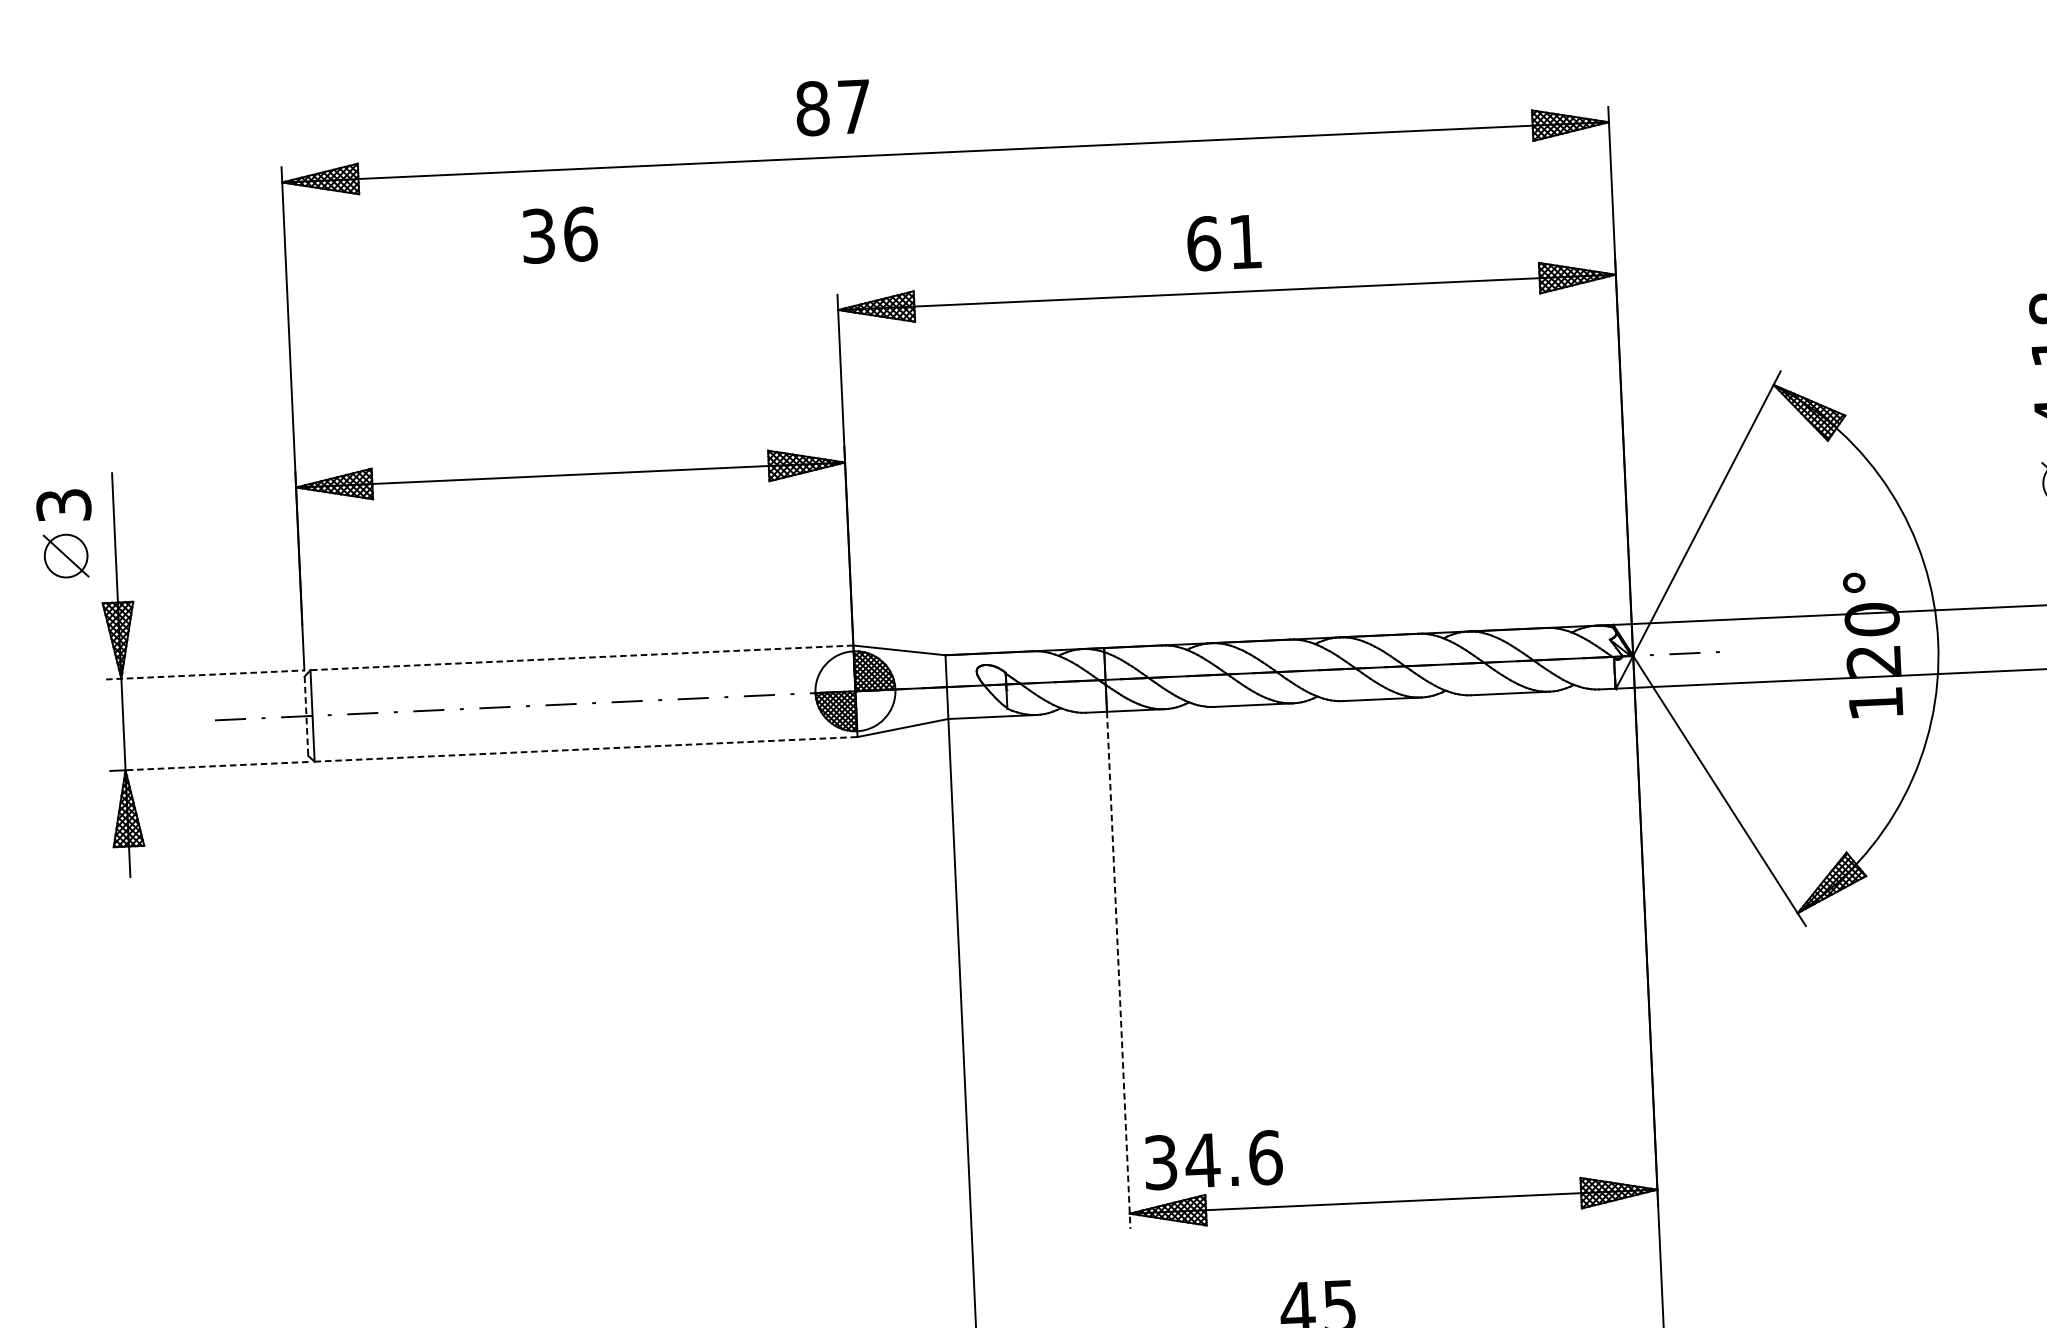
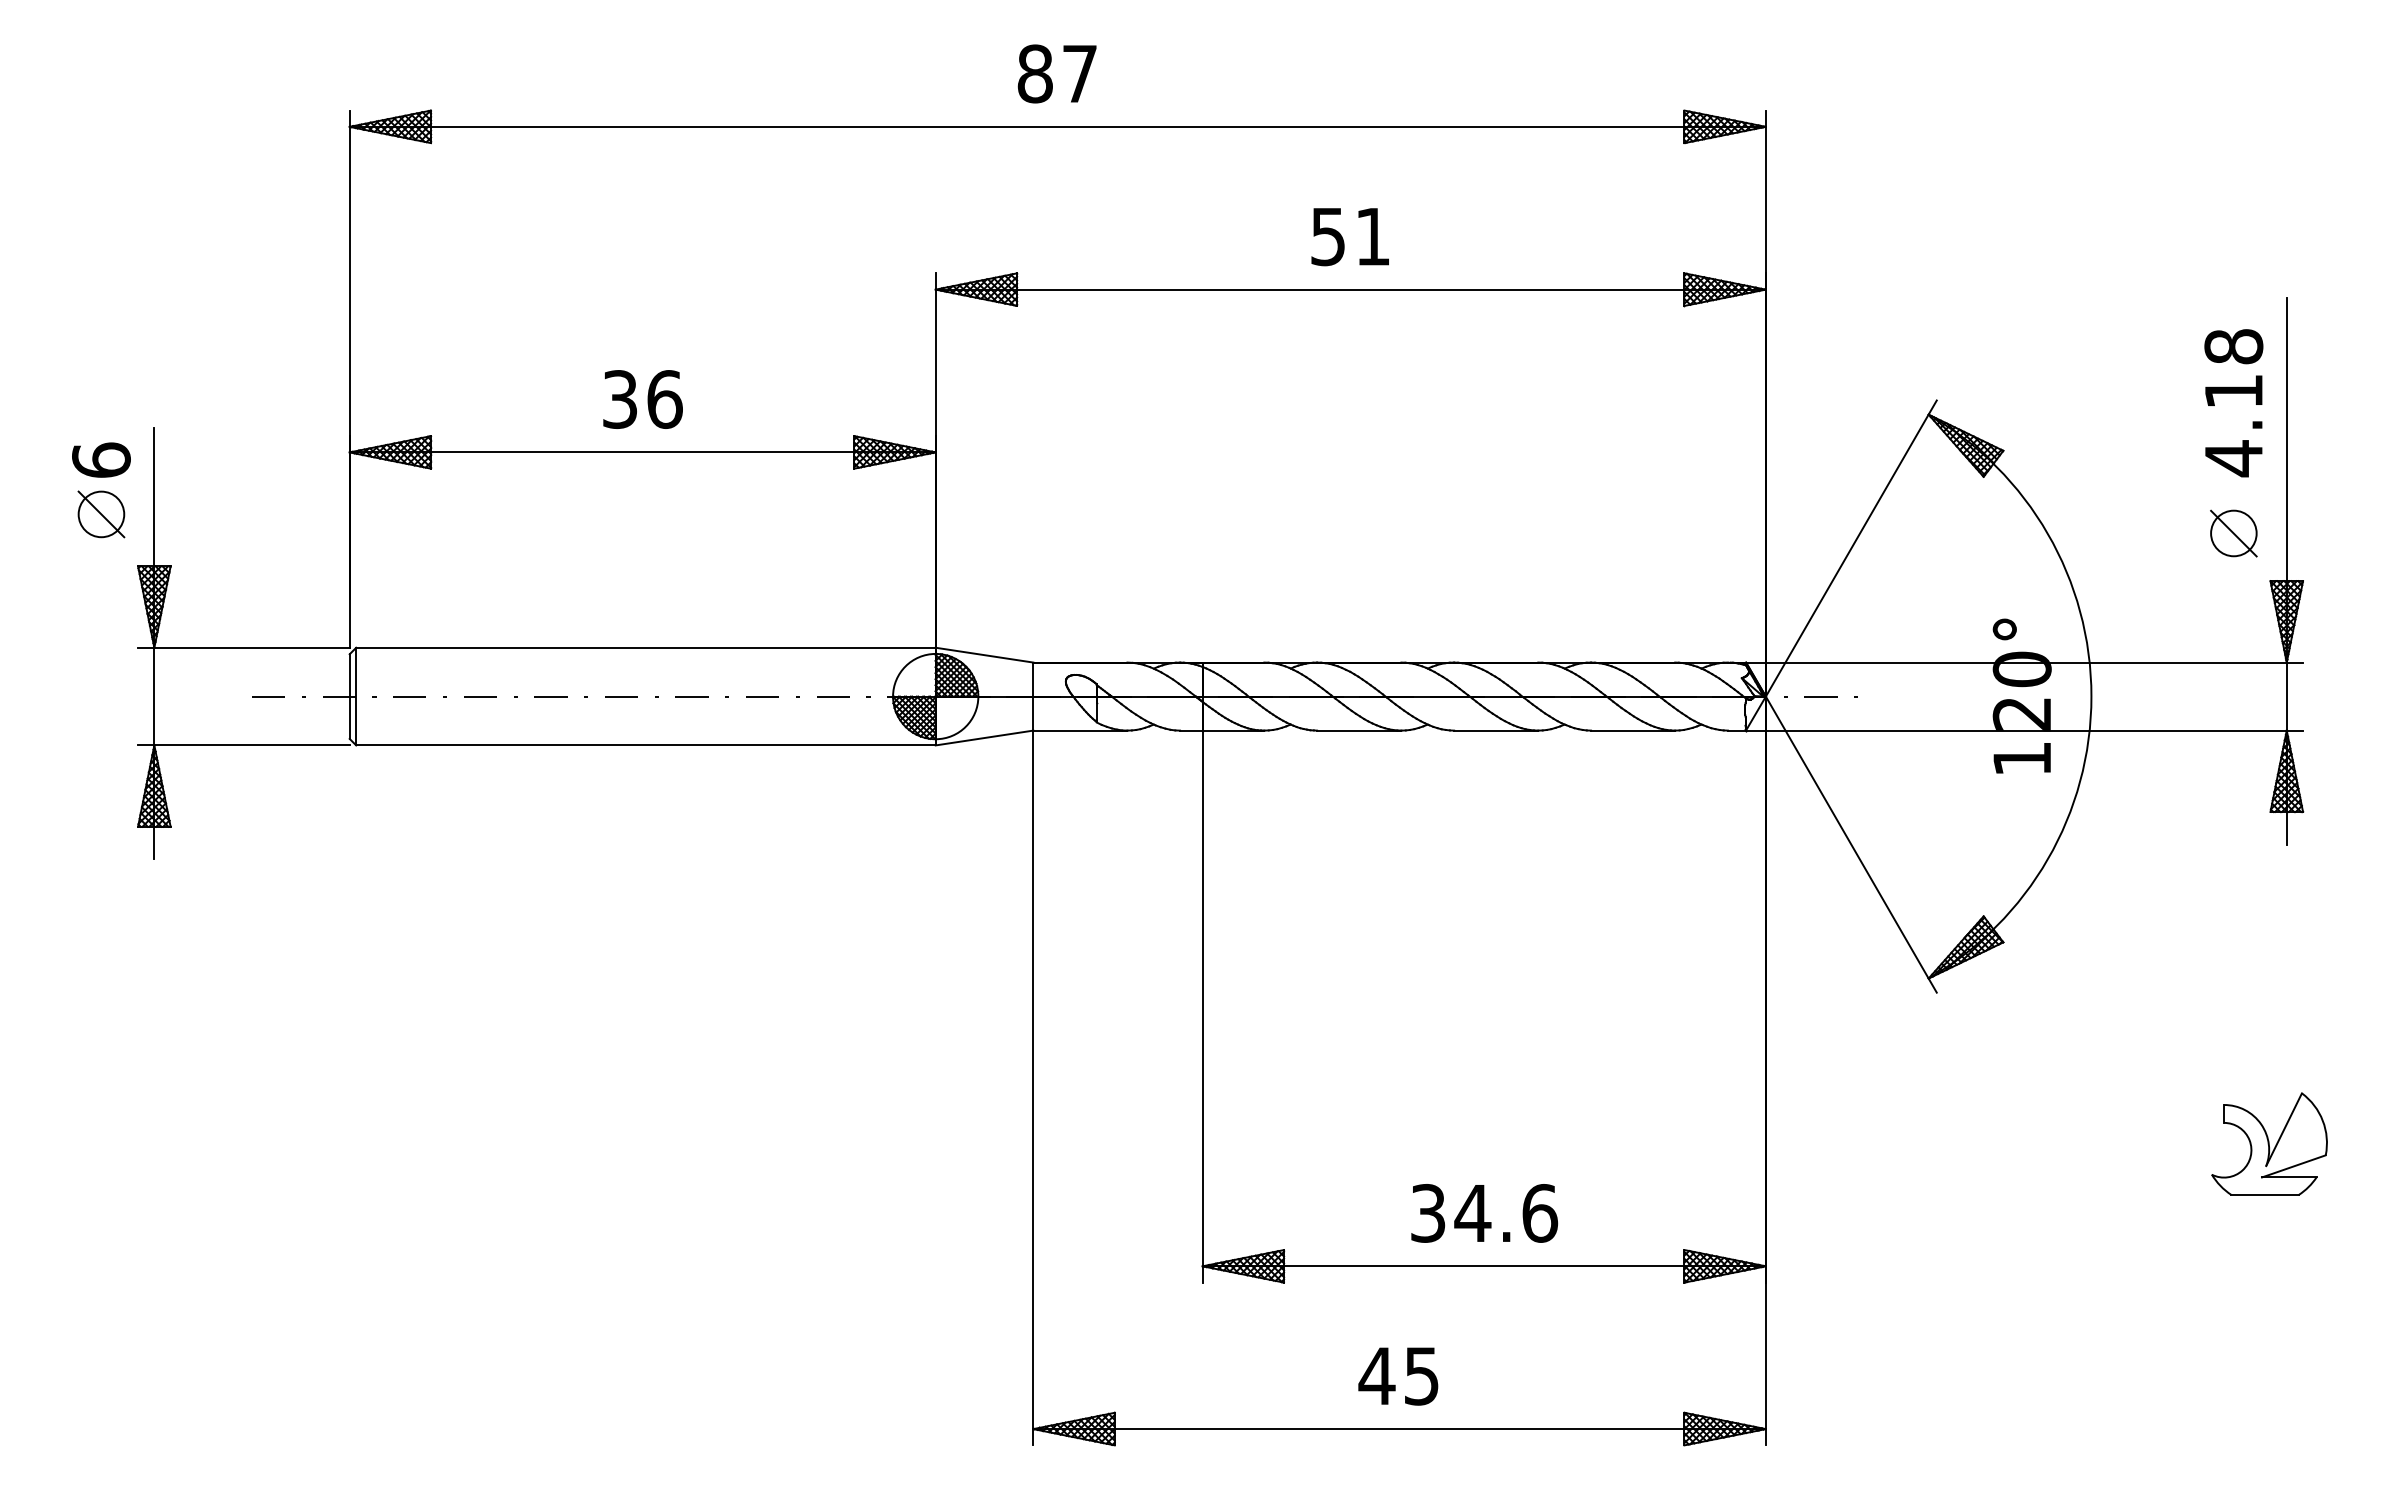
text: (832, 107) -> (1056, 73), moved
text: (559, 235) -> (642, 399), moved
text: (1203, 243) -> (1328, 236), 61 -> 51
text: (63, 504) -> (101, 459), 3 -> 6
line: (581, 657) -> (645, 647), dashed -> solid
line: (204, 674) -> (243, 647), dashed -> solid
line: (306, 717) -> (349, 697), dashed -> solid
line: (585, 749) -> (645, 745), dashed -> solid
line: (217, 766) -> (252, 745), dashed -> solid
line: (1118, 970) -> (1202, 1006), dashed -> solid
text: (1213, 1160) -> (1484, 1213), moved

